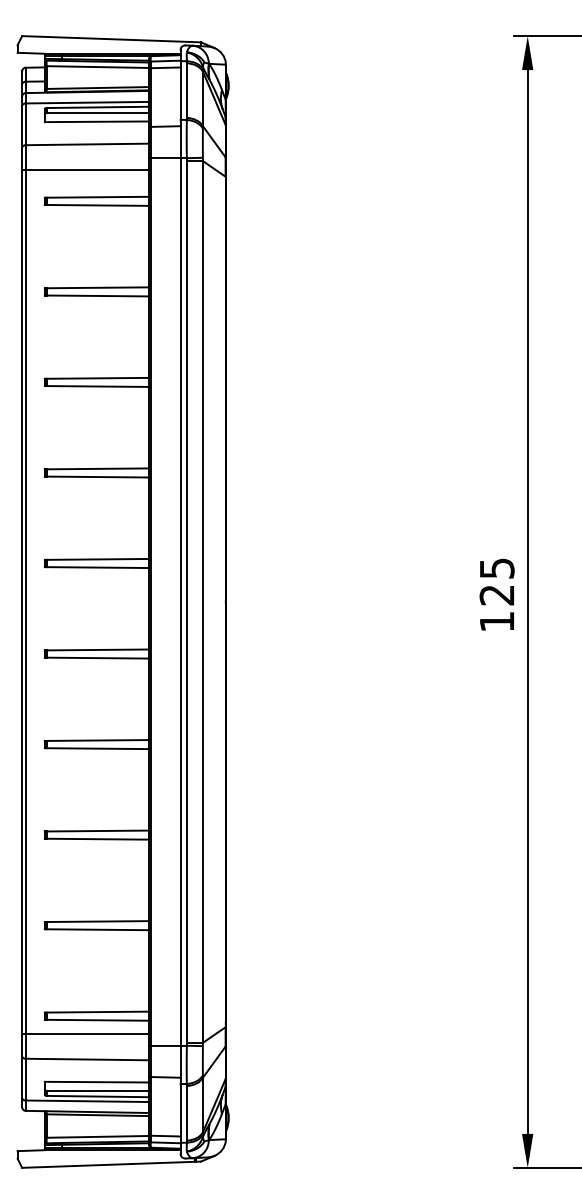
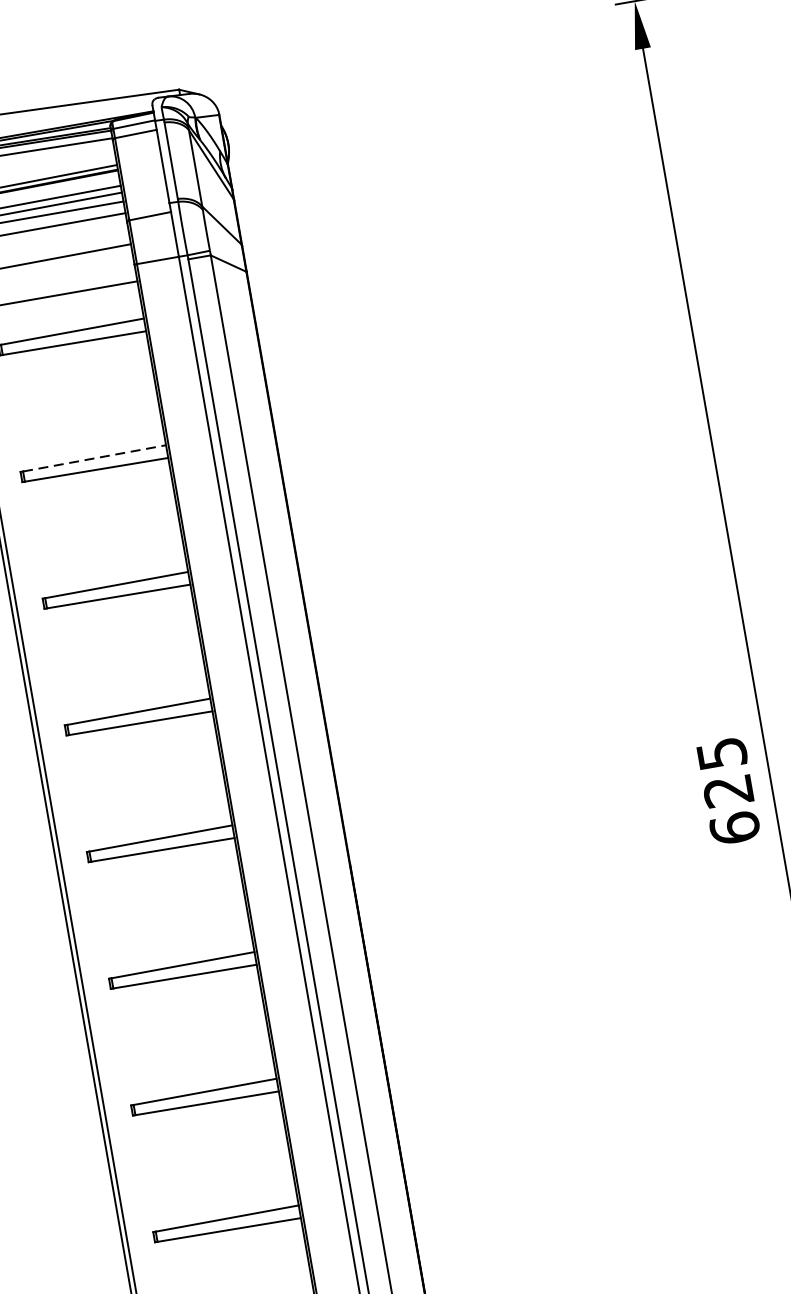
line: (98, 287) -> (95, 457), solid -> dashed
text: (496, 621) -> (734, 827), 125 -> 625

